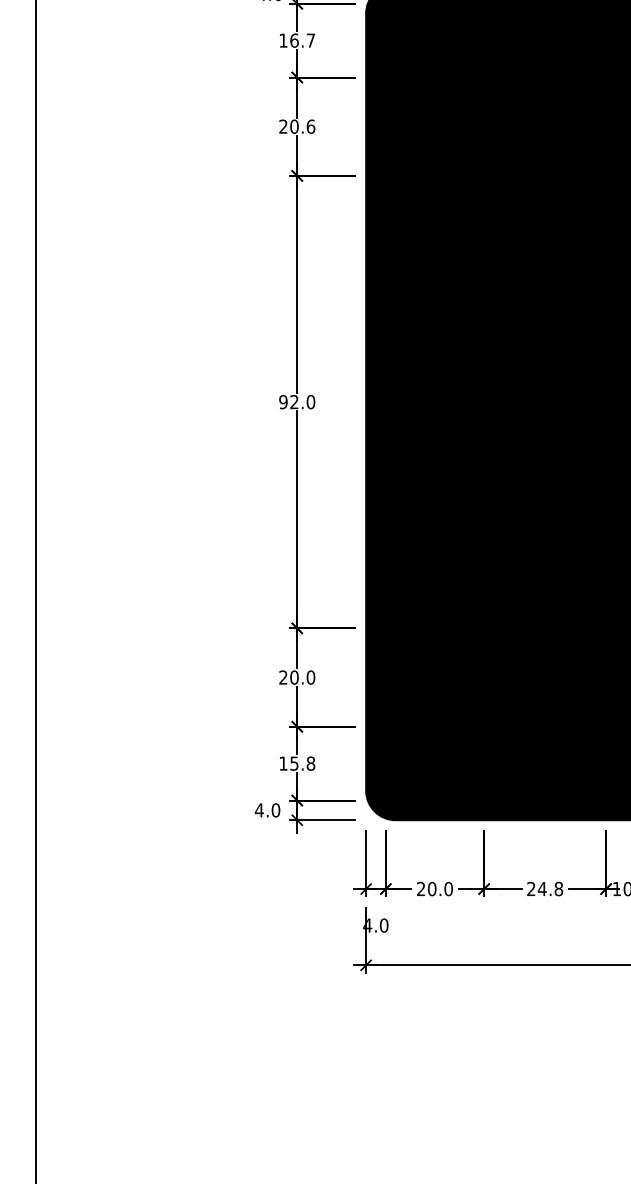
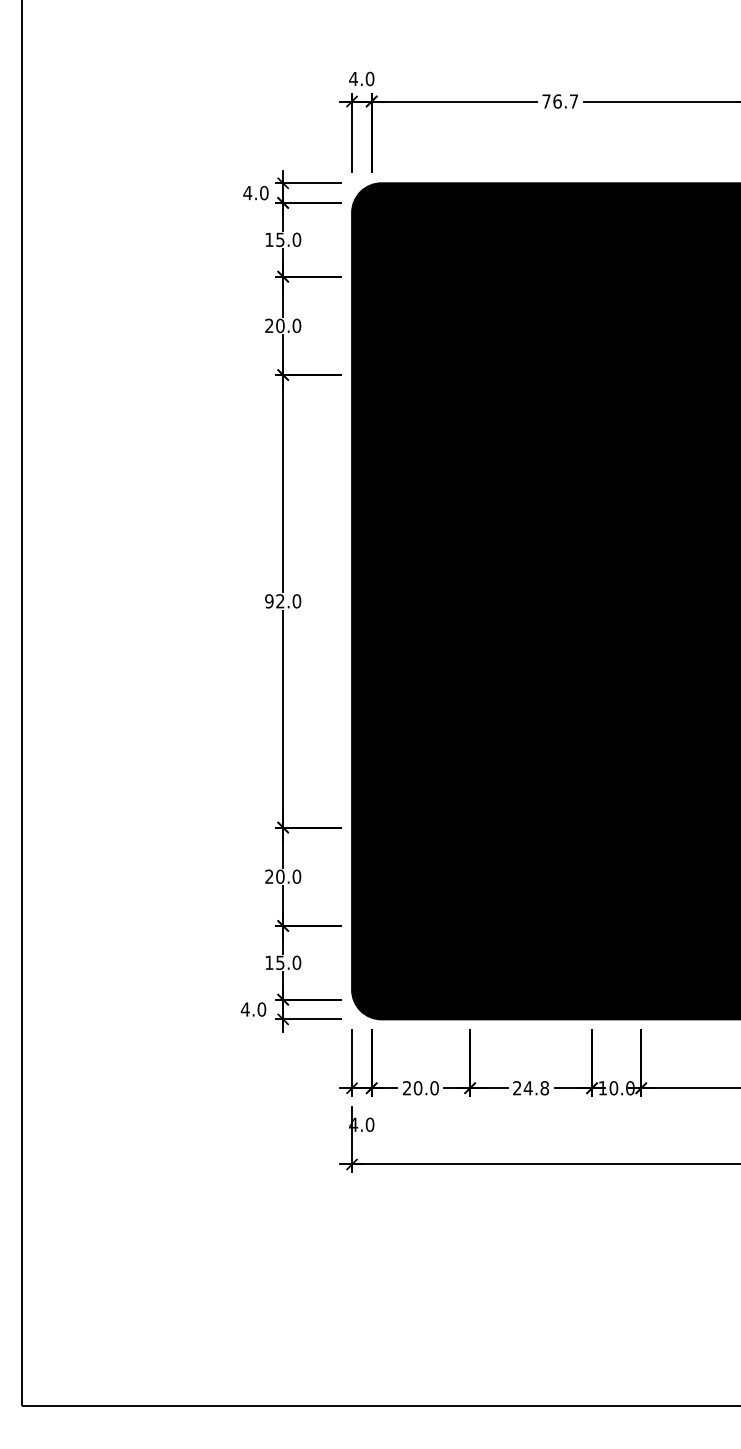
text: (302, 40) -> (288, 239), 16.7 -> 15.0
text: (310, 126) -> (296, 325), 20.6 -> 20.0
text: (310, 763) -> (296, 962), 15.8 -> 15.0

